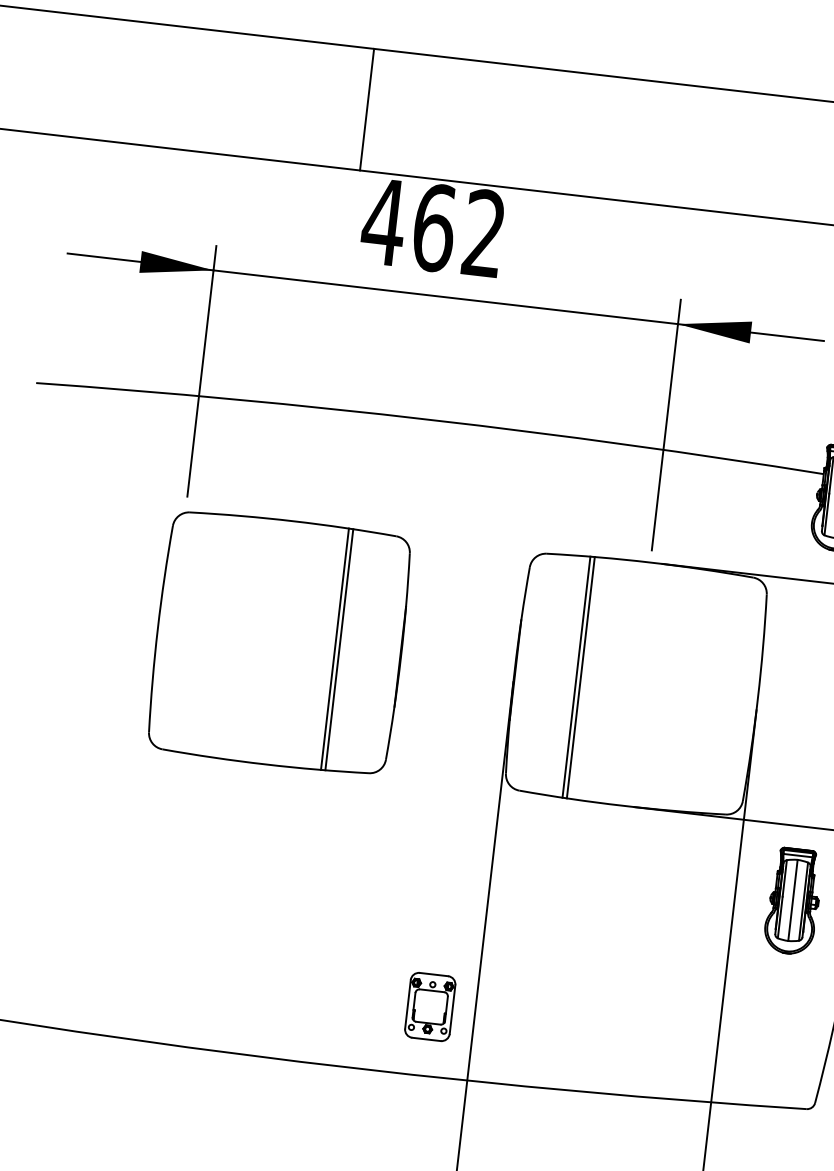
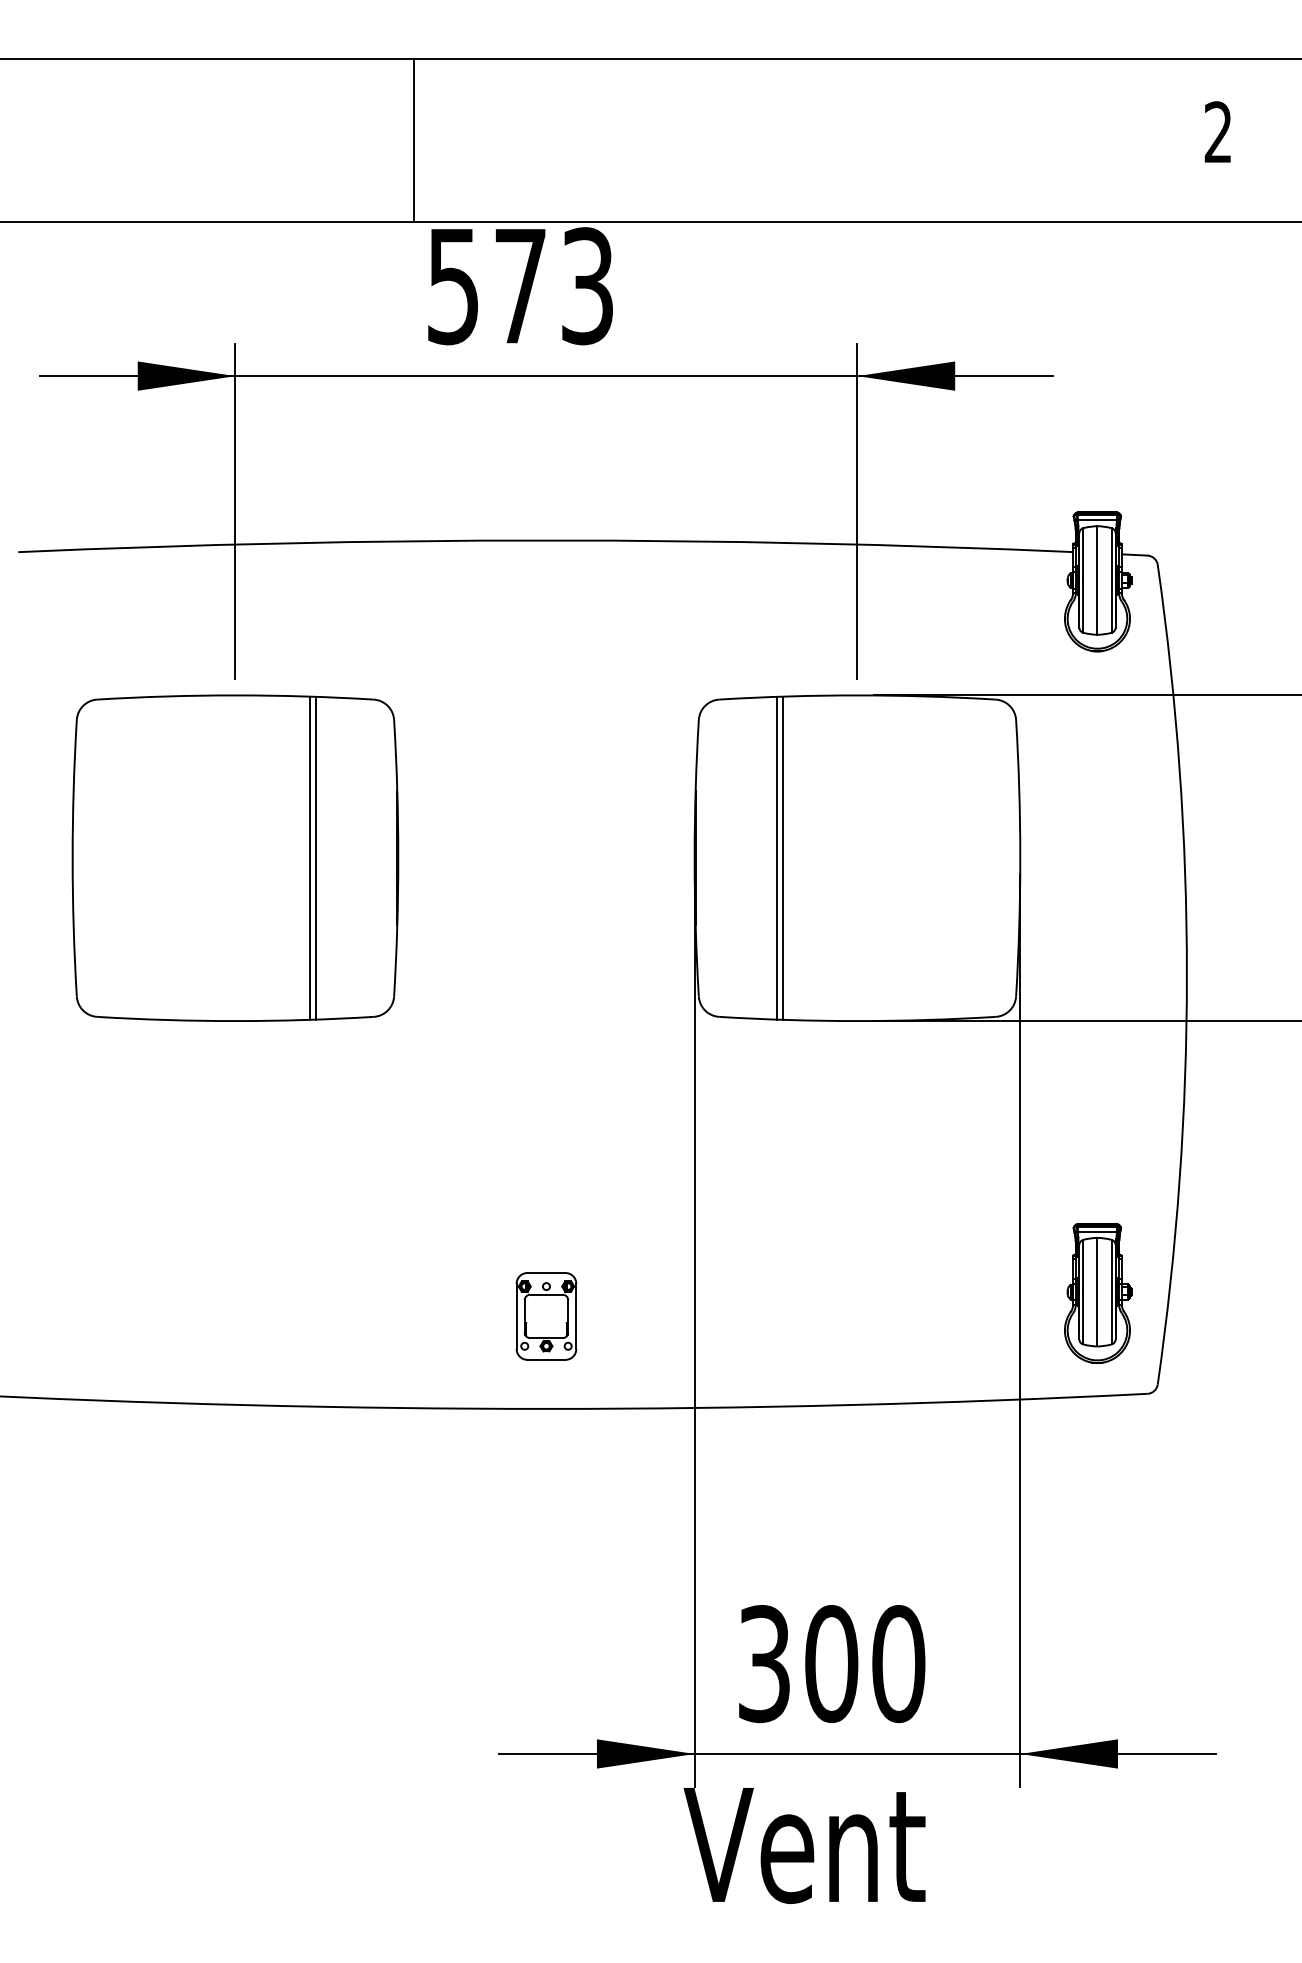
text: (432, 227) -> (518, 286), 462 -> 573
part: (279, 642) -> (235, 857), moved
part: (793, 901) -> (1098, 1293), moved
part: (430, 1007) -> (546, 1316), moved

